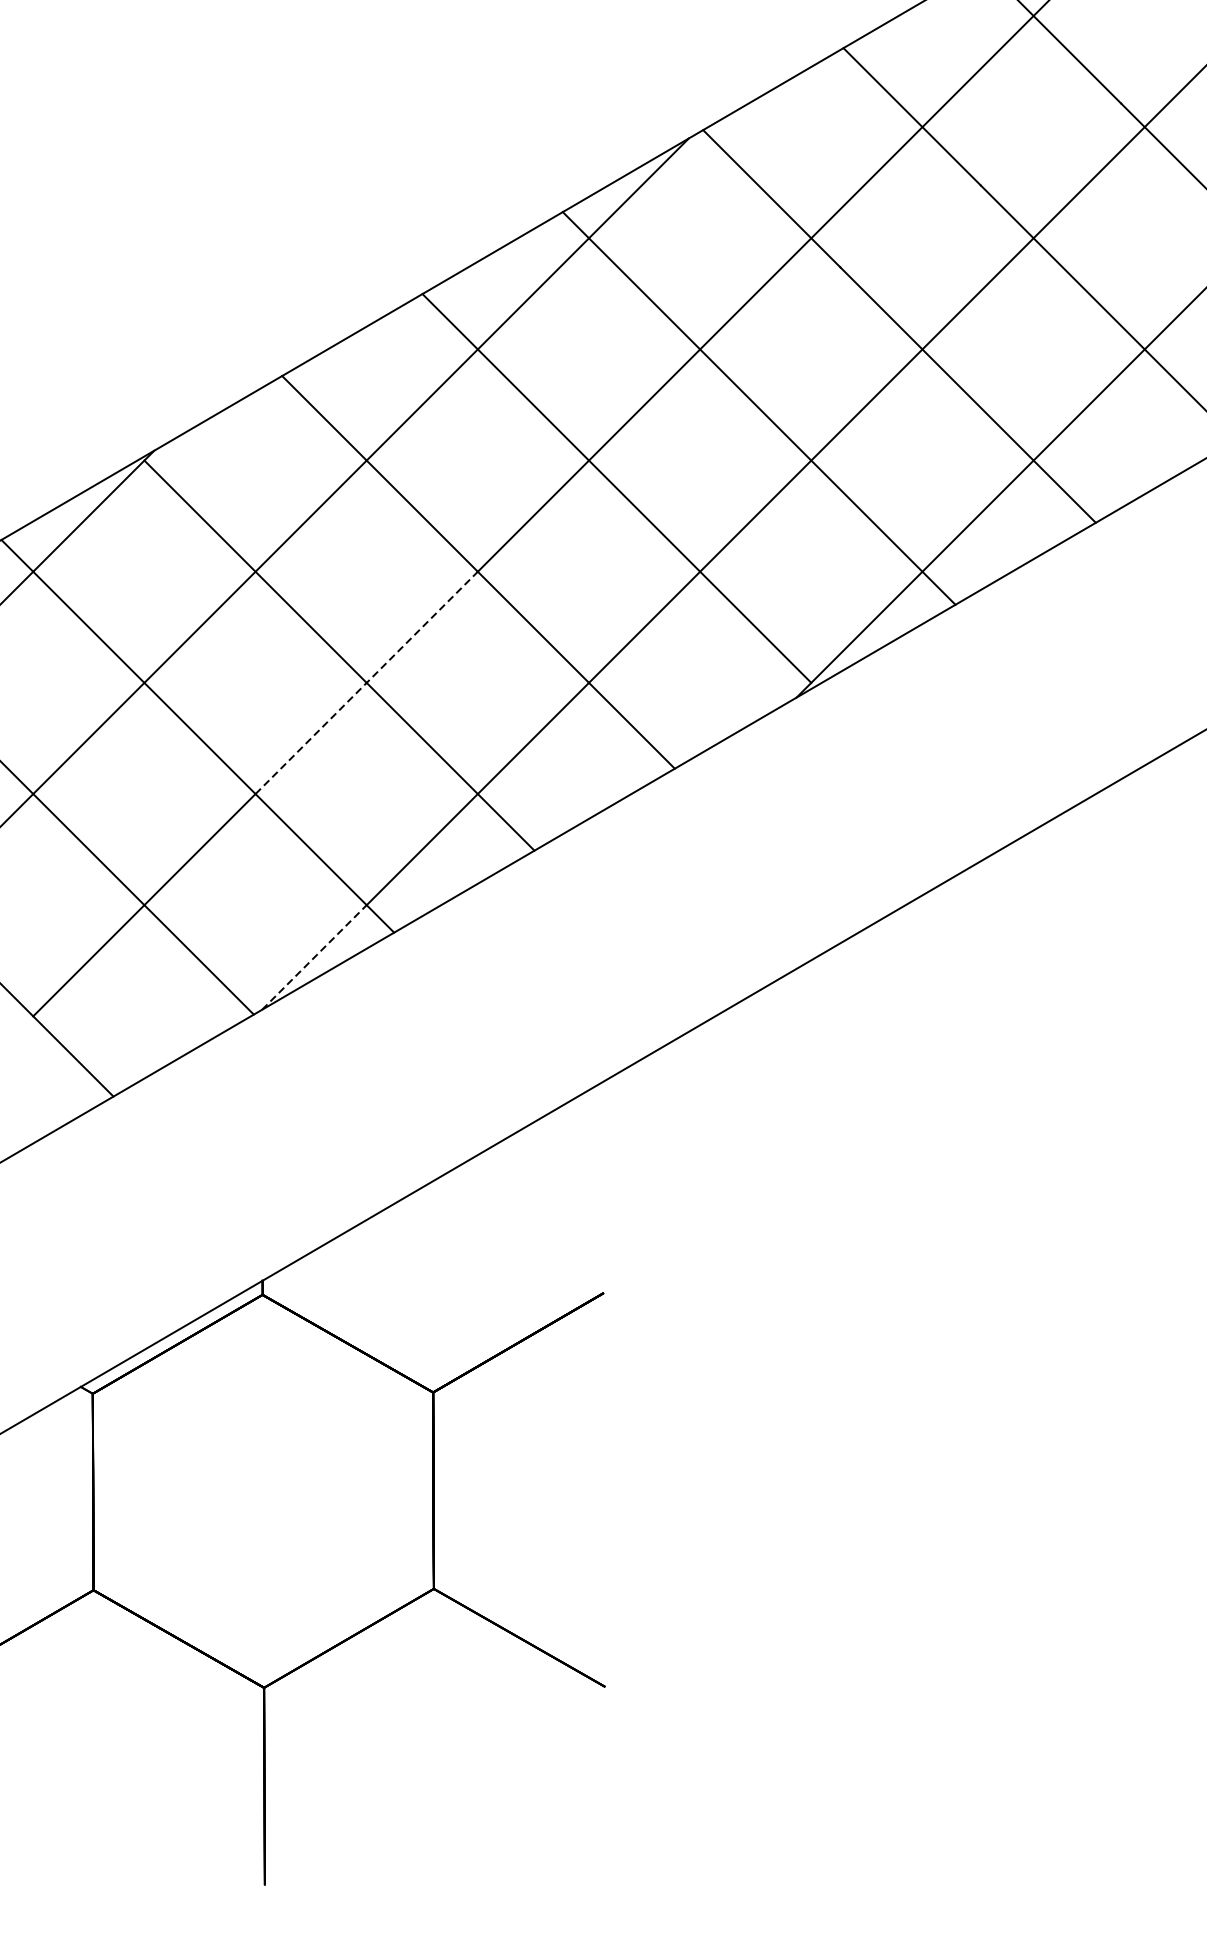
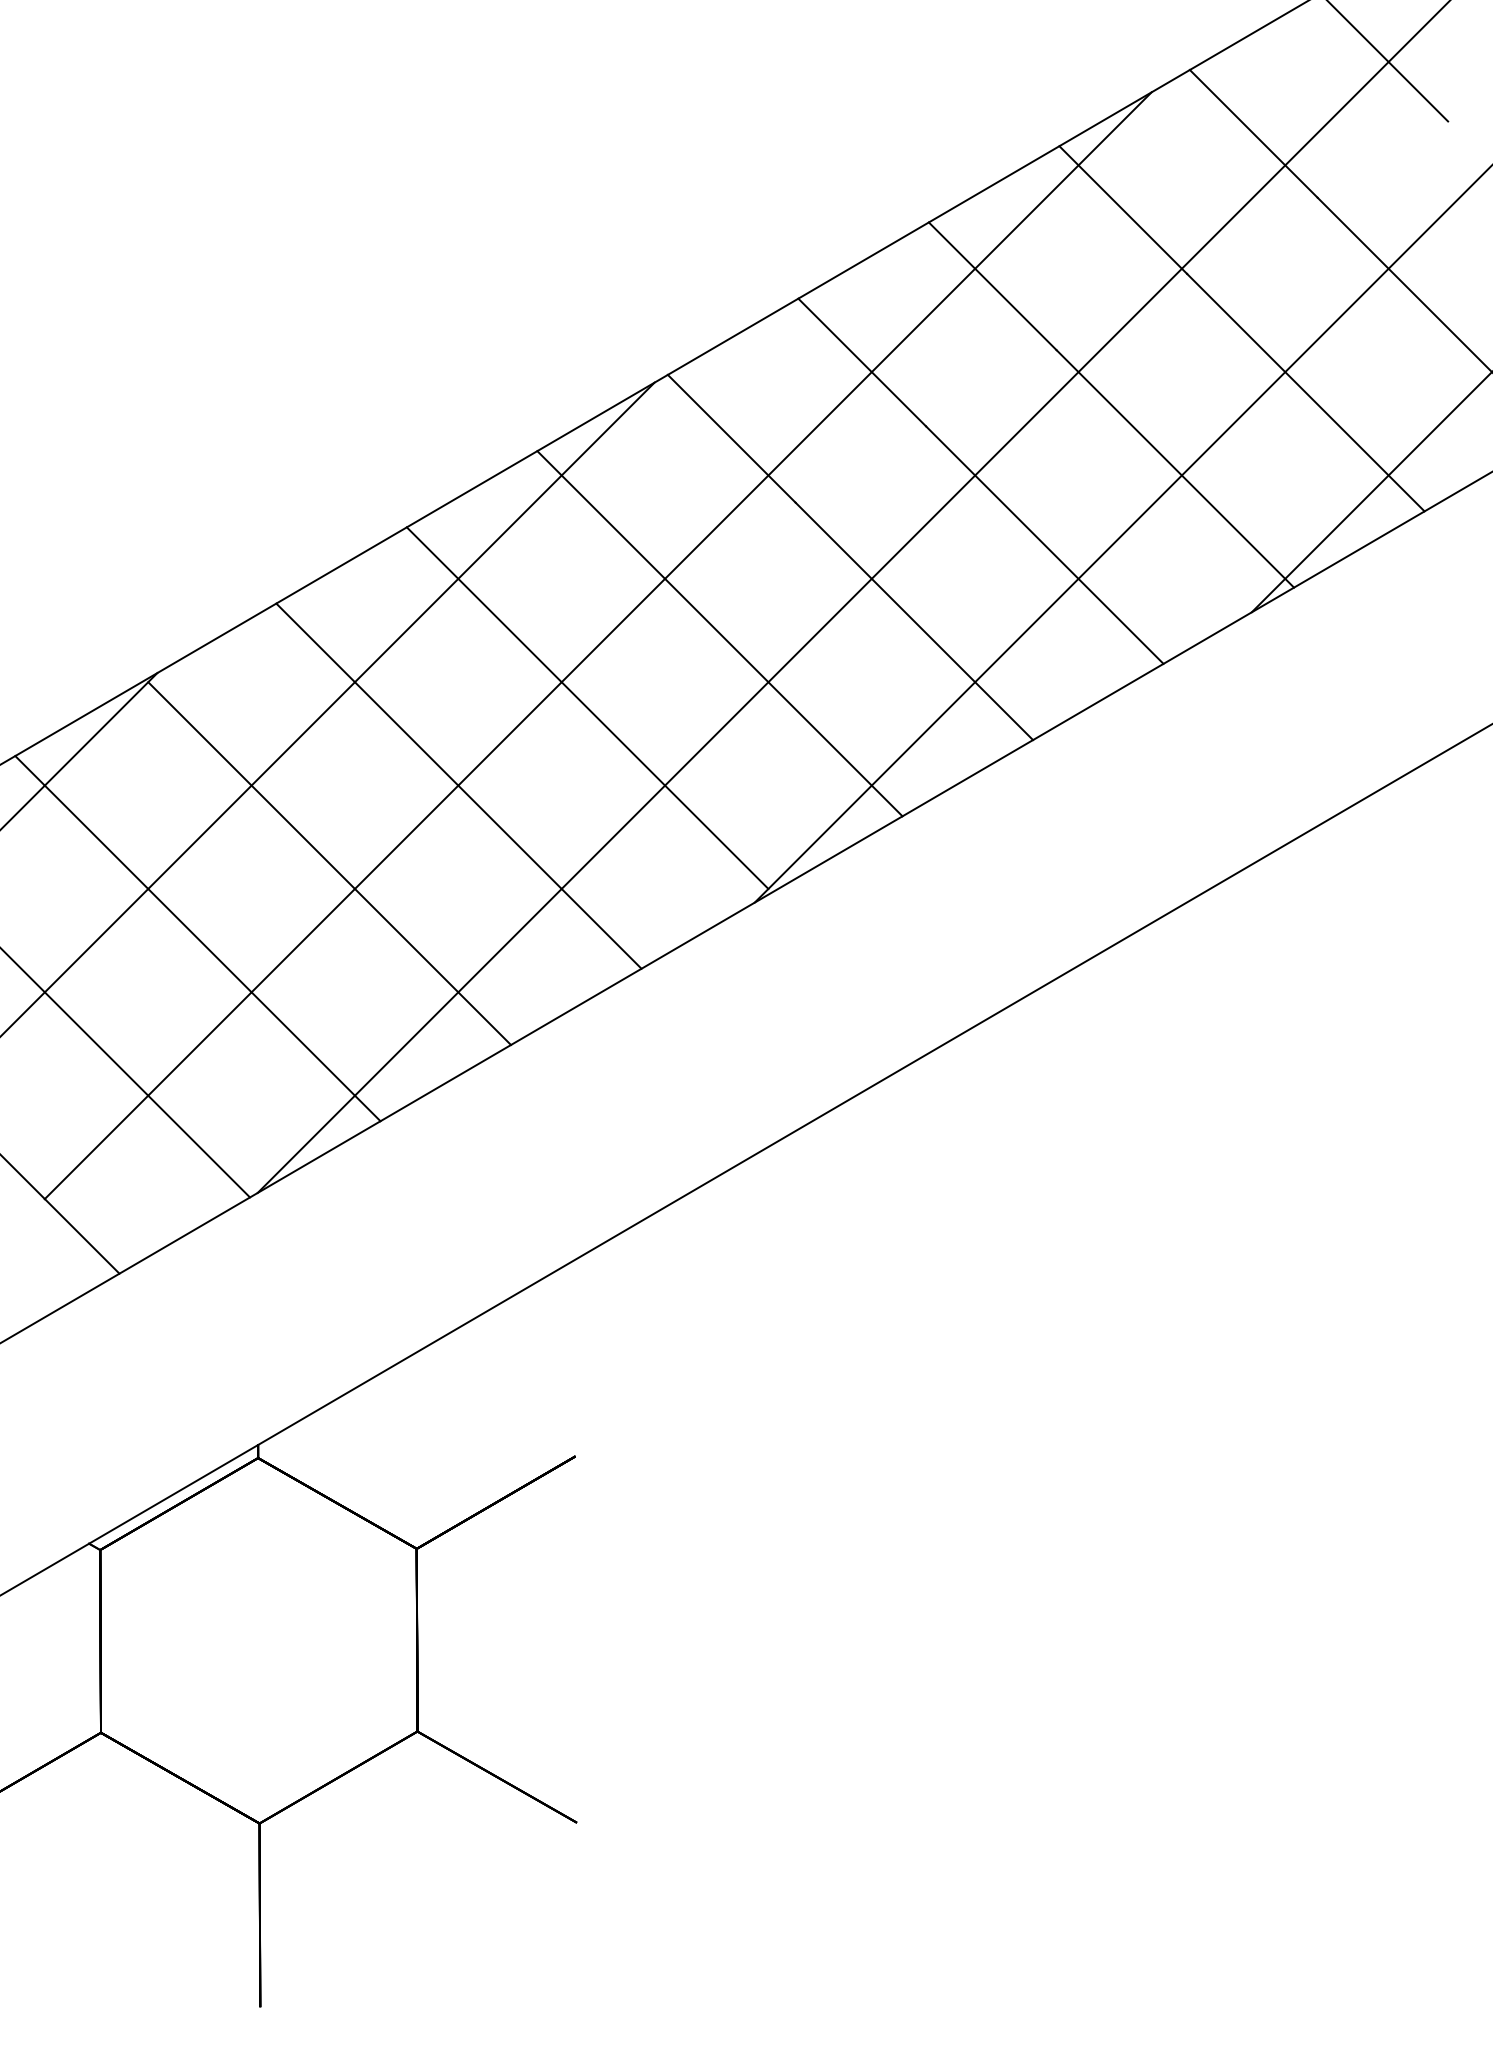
line: (367, 682) -> (355, 888), dashed -> solid
line: (314, 957) -> (306, 1144), dashed -> solid

